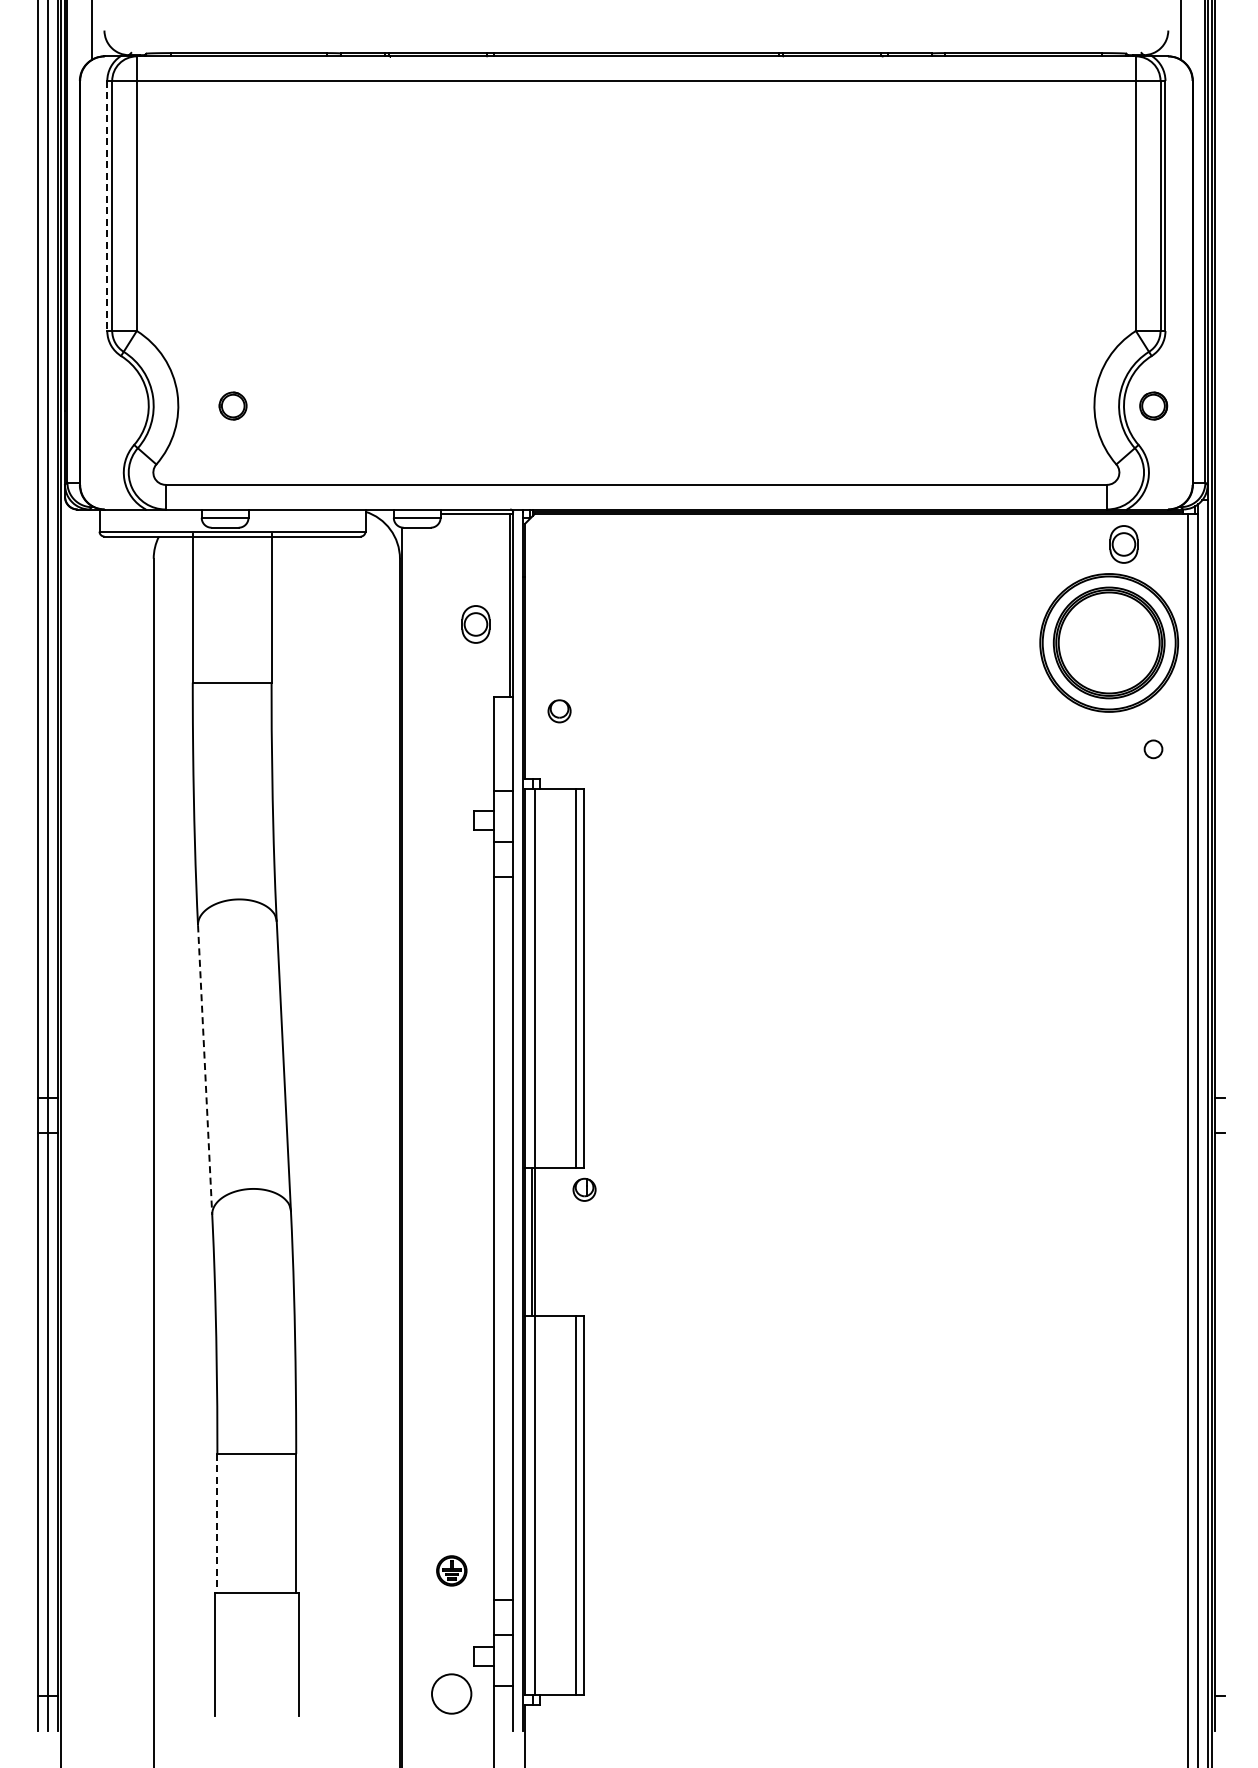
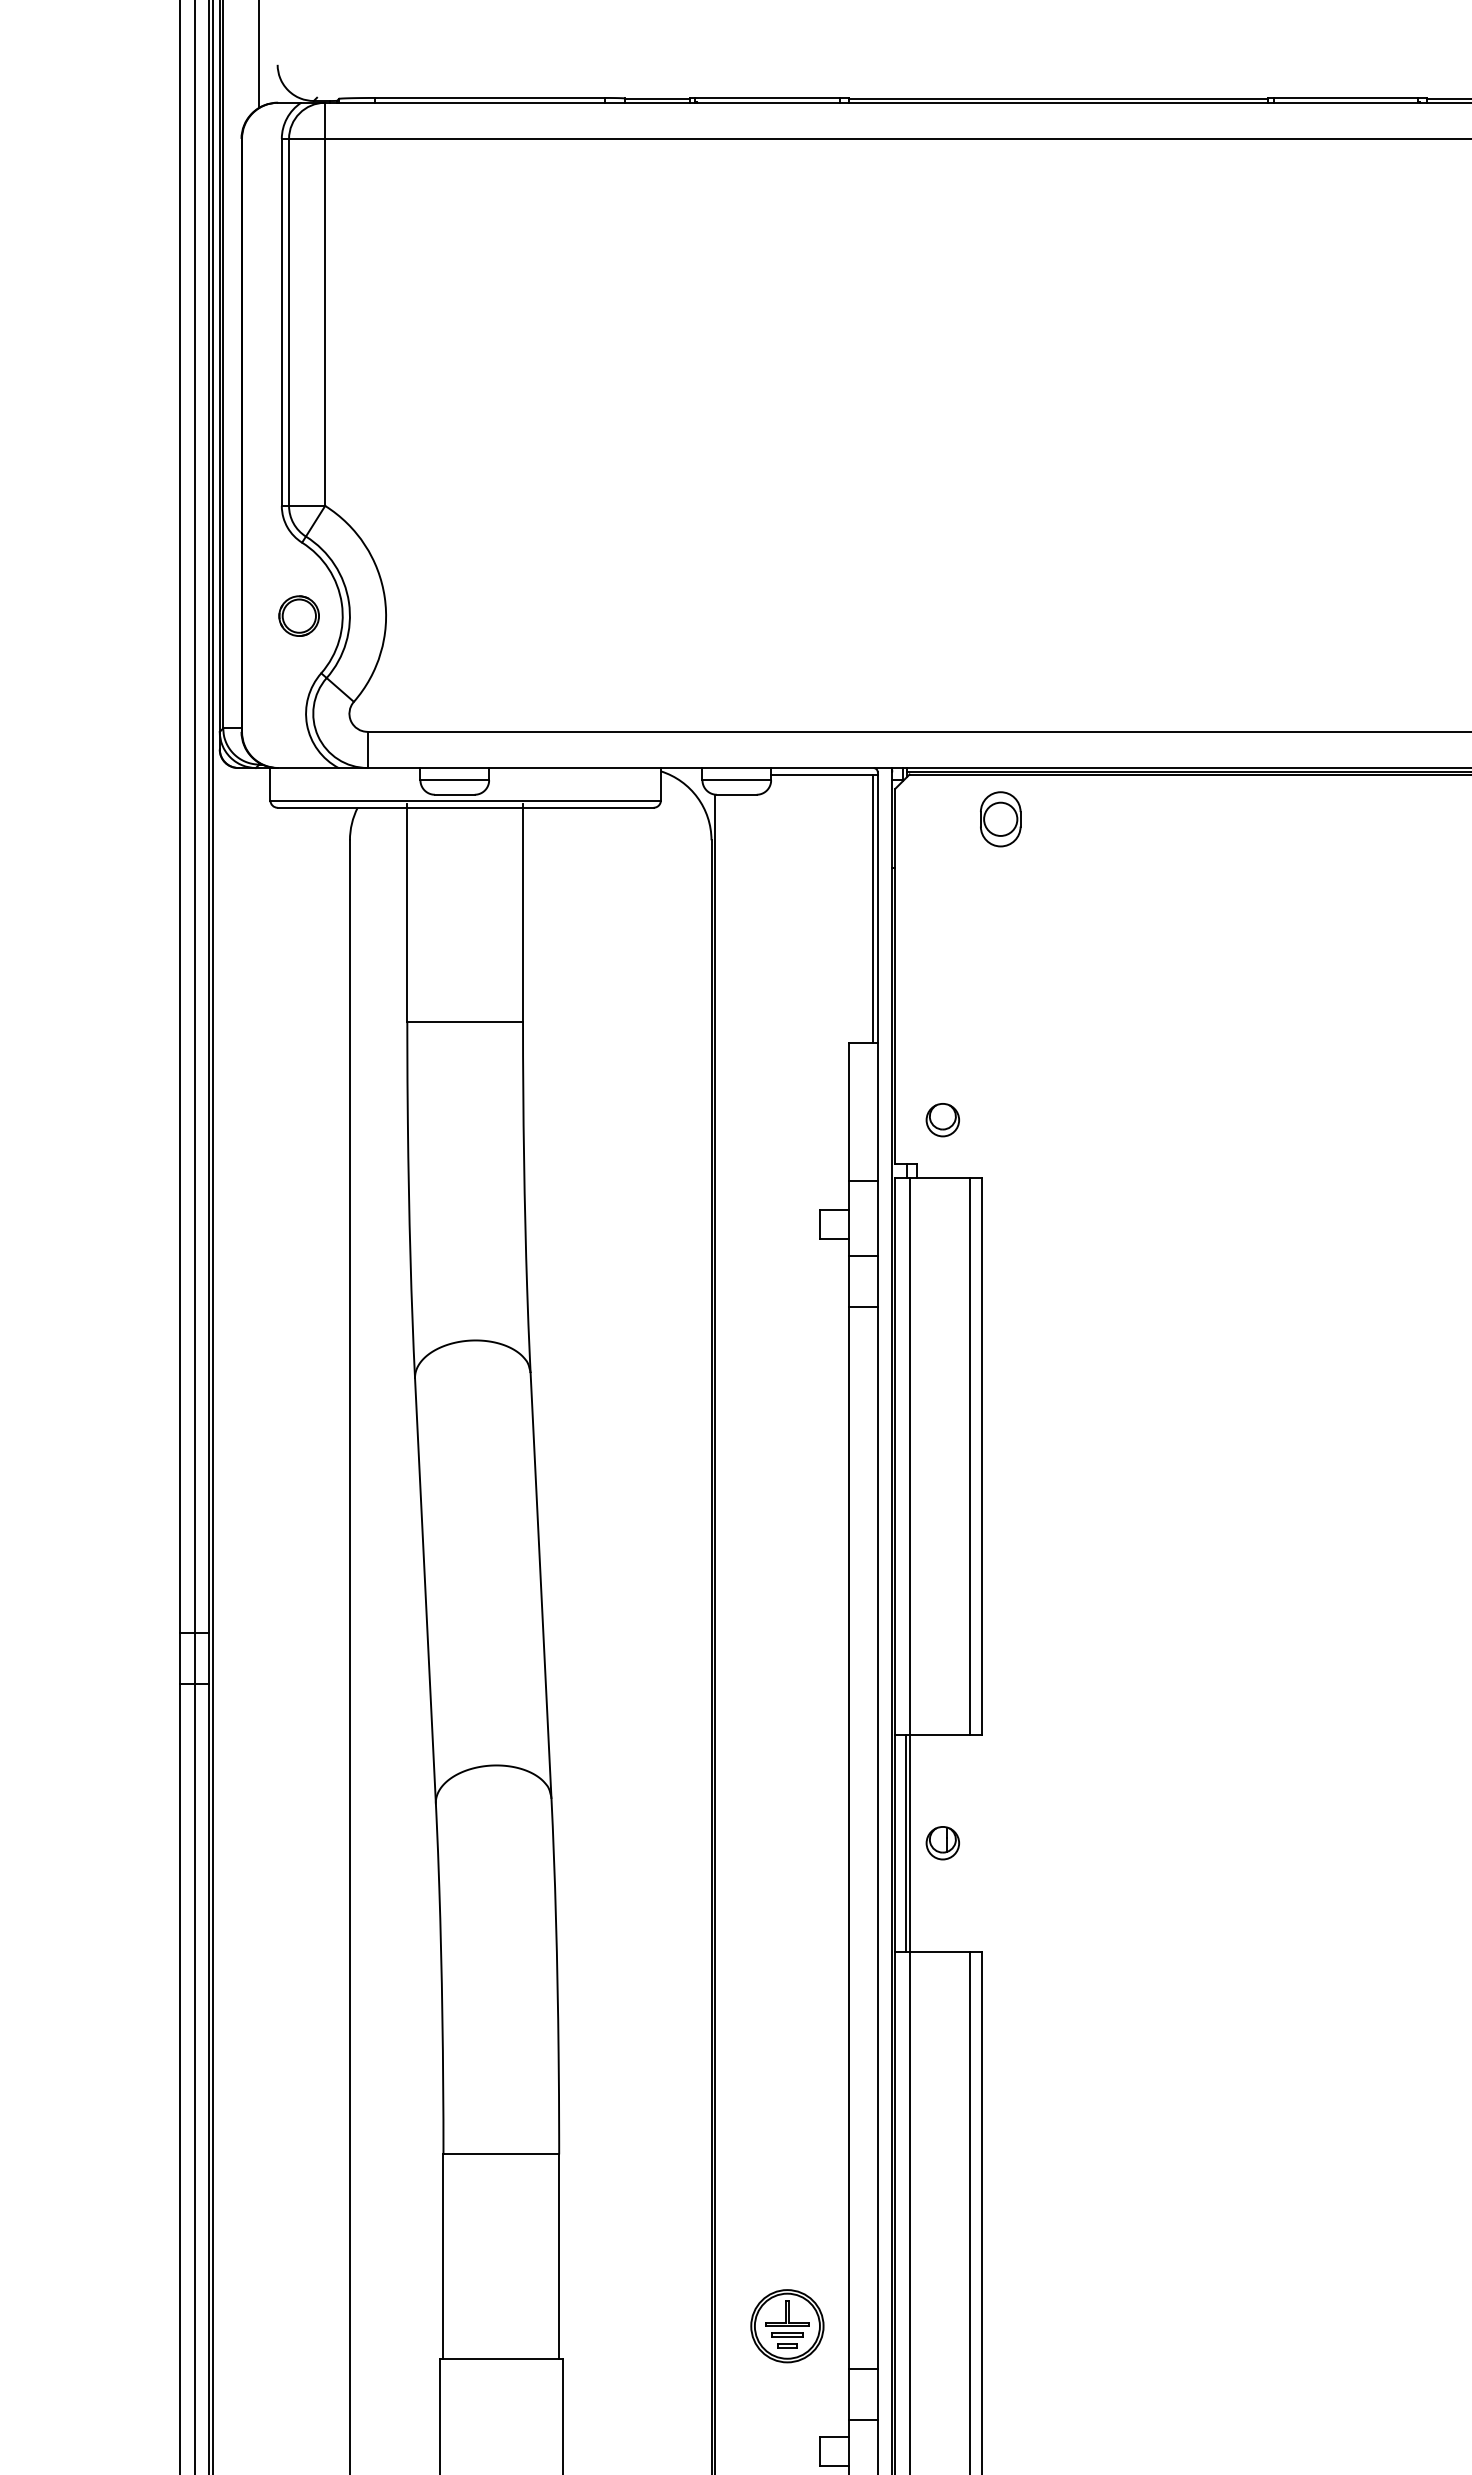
line: (107, 206) -> (282, 323), dashed -> solid
part: (232, 405) -> (298, 615), moved
part: (475, 624) -> (1000, 819), moved
part: (559, 711) -> (942, 1120), moved
line: (205, 1070) -> (425, 1591), dashed -> solid
part: (584, 1189) -> (942, 1842), moved
line: (217, 1523) -> (443, 2256), dashed -> solid
part: (451, 1570) -> (787, 2325), size x1.67

